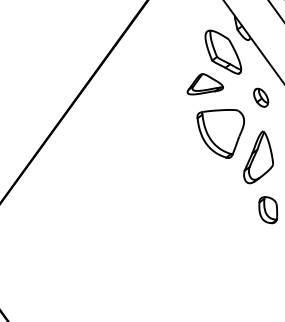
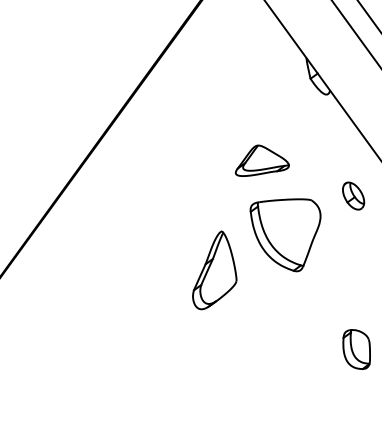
part: (223, 51) -> (289, 111), removed
part: (261, 97) -> (354, 195), moved
part: (258, 157) -> (214, 270), moved

